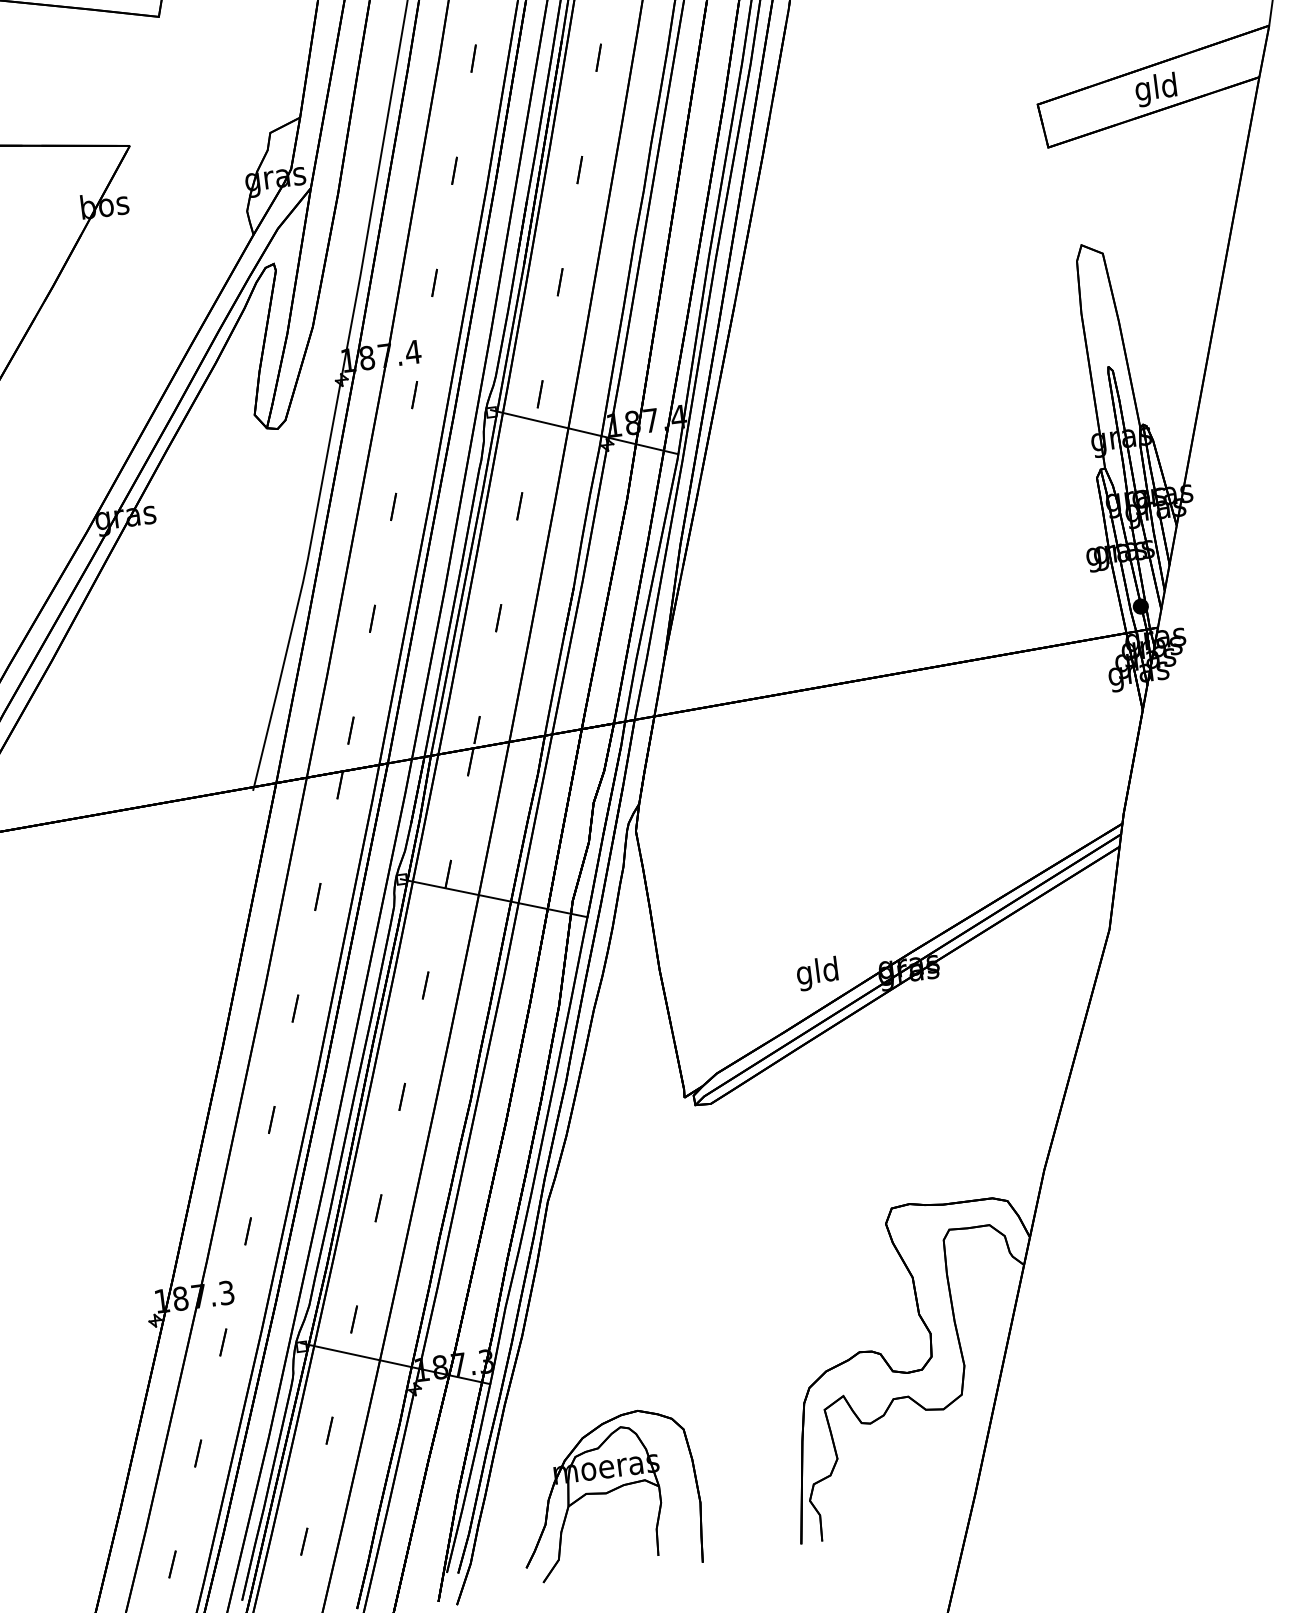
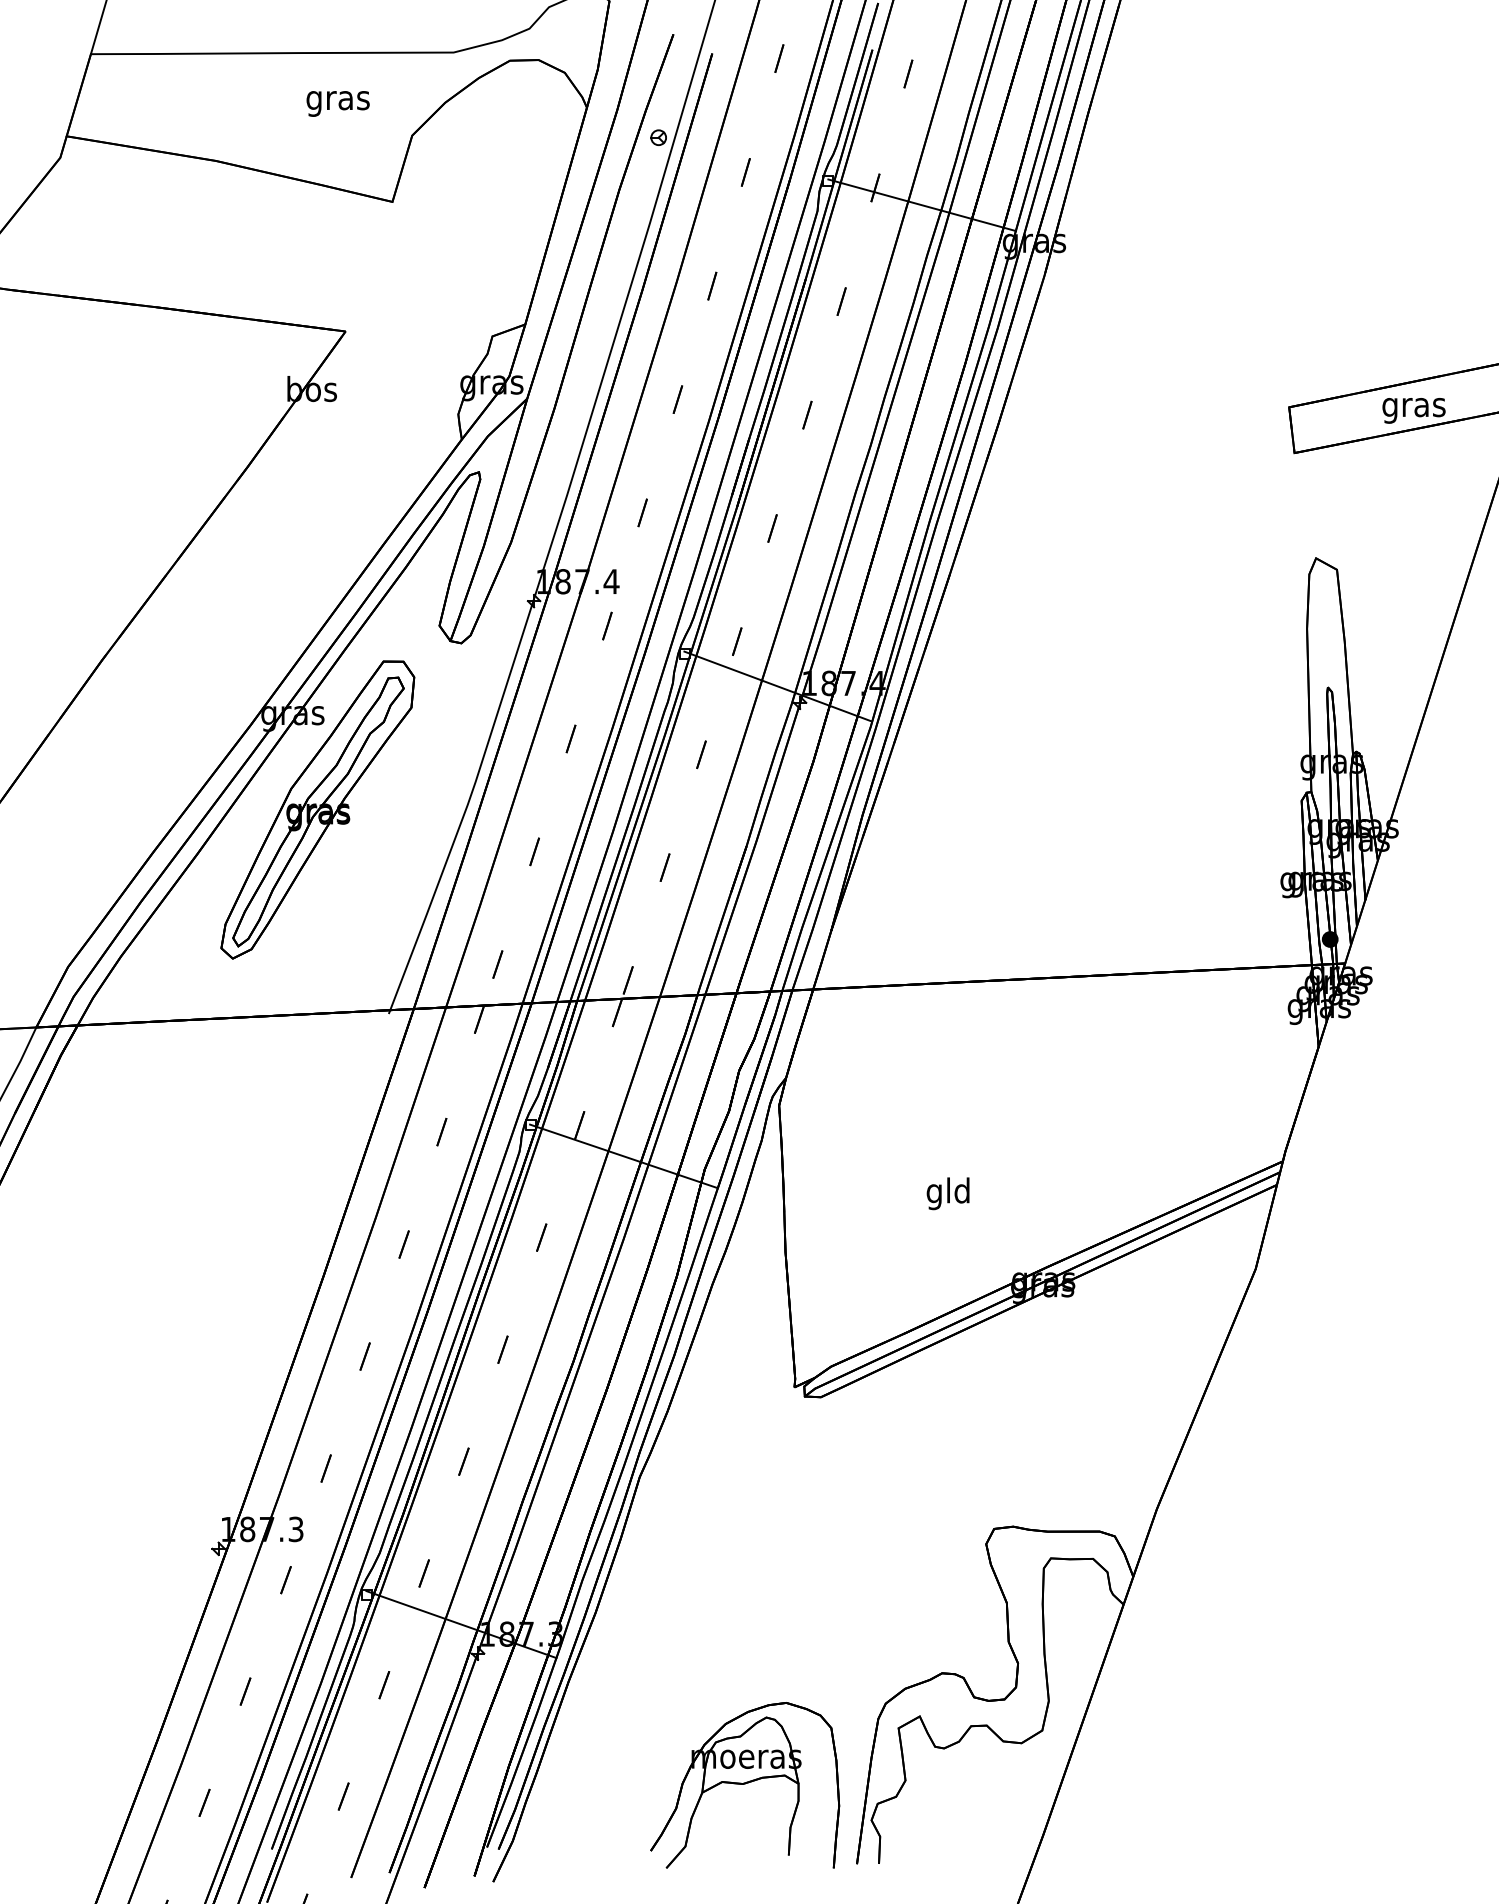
text: (1156, 89) -> (1413, 407), gld -> gras
part: (160, 604) -> (317, 809), added
text: (816, 973) -> (947, 1193), moved
part: (608, 1494) -> (745, 1785), moved

